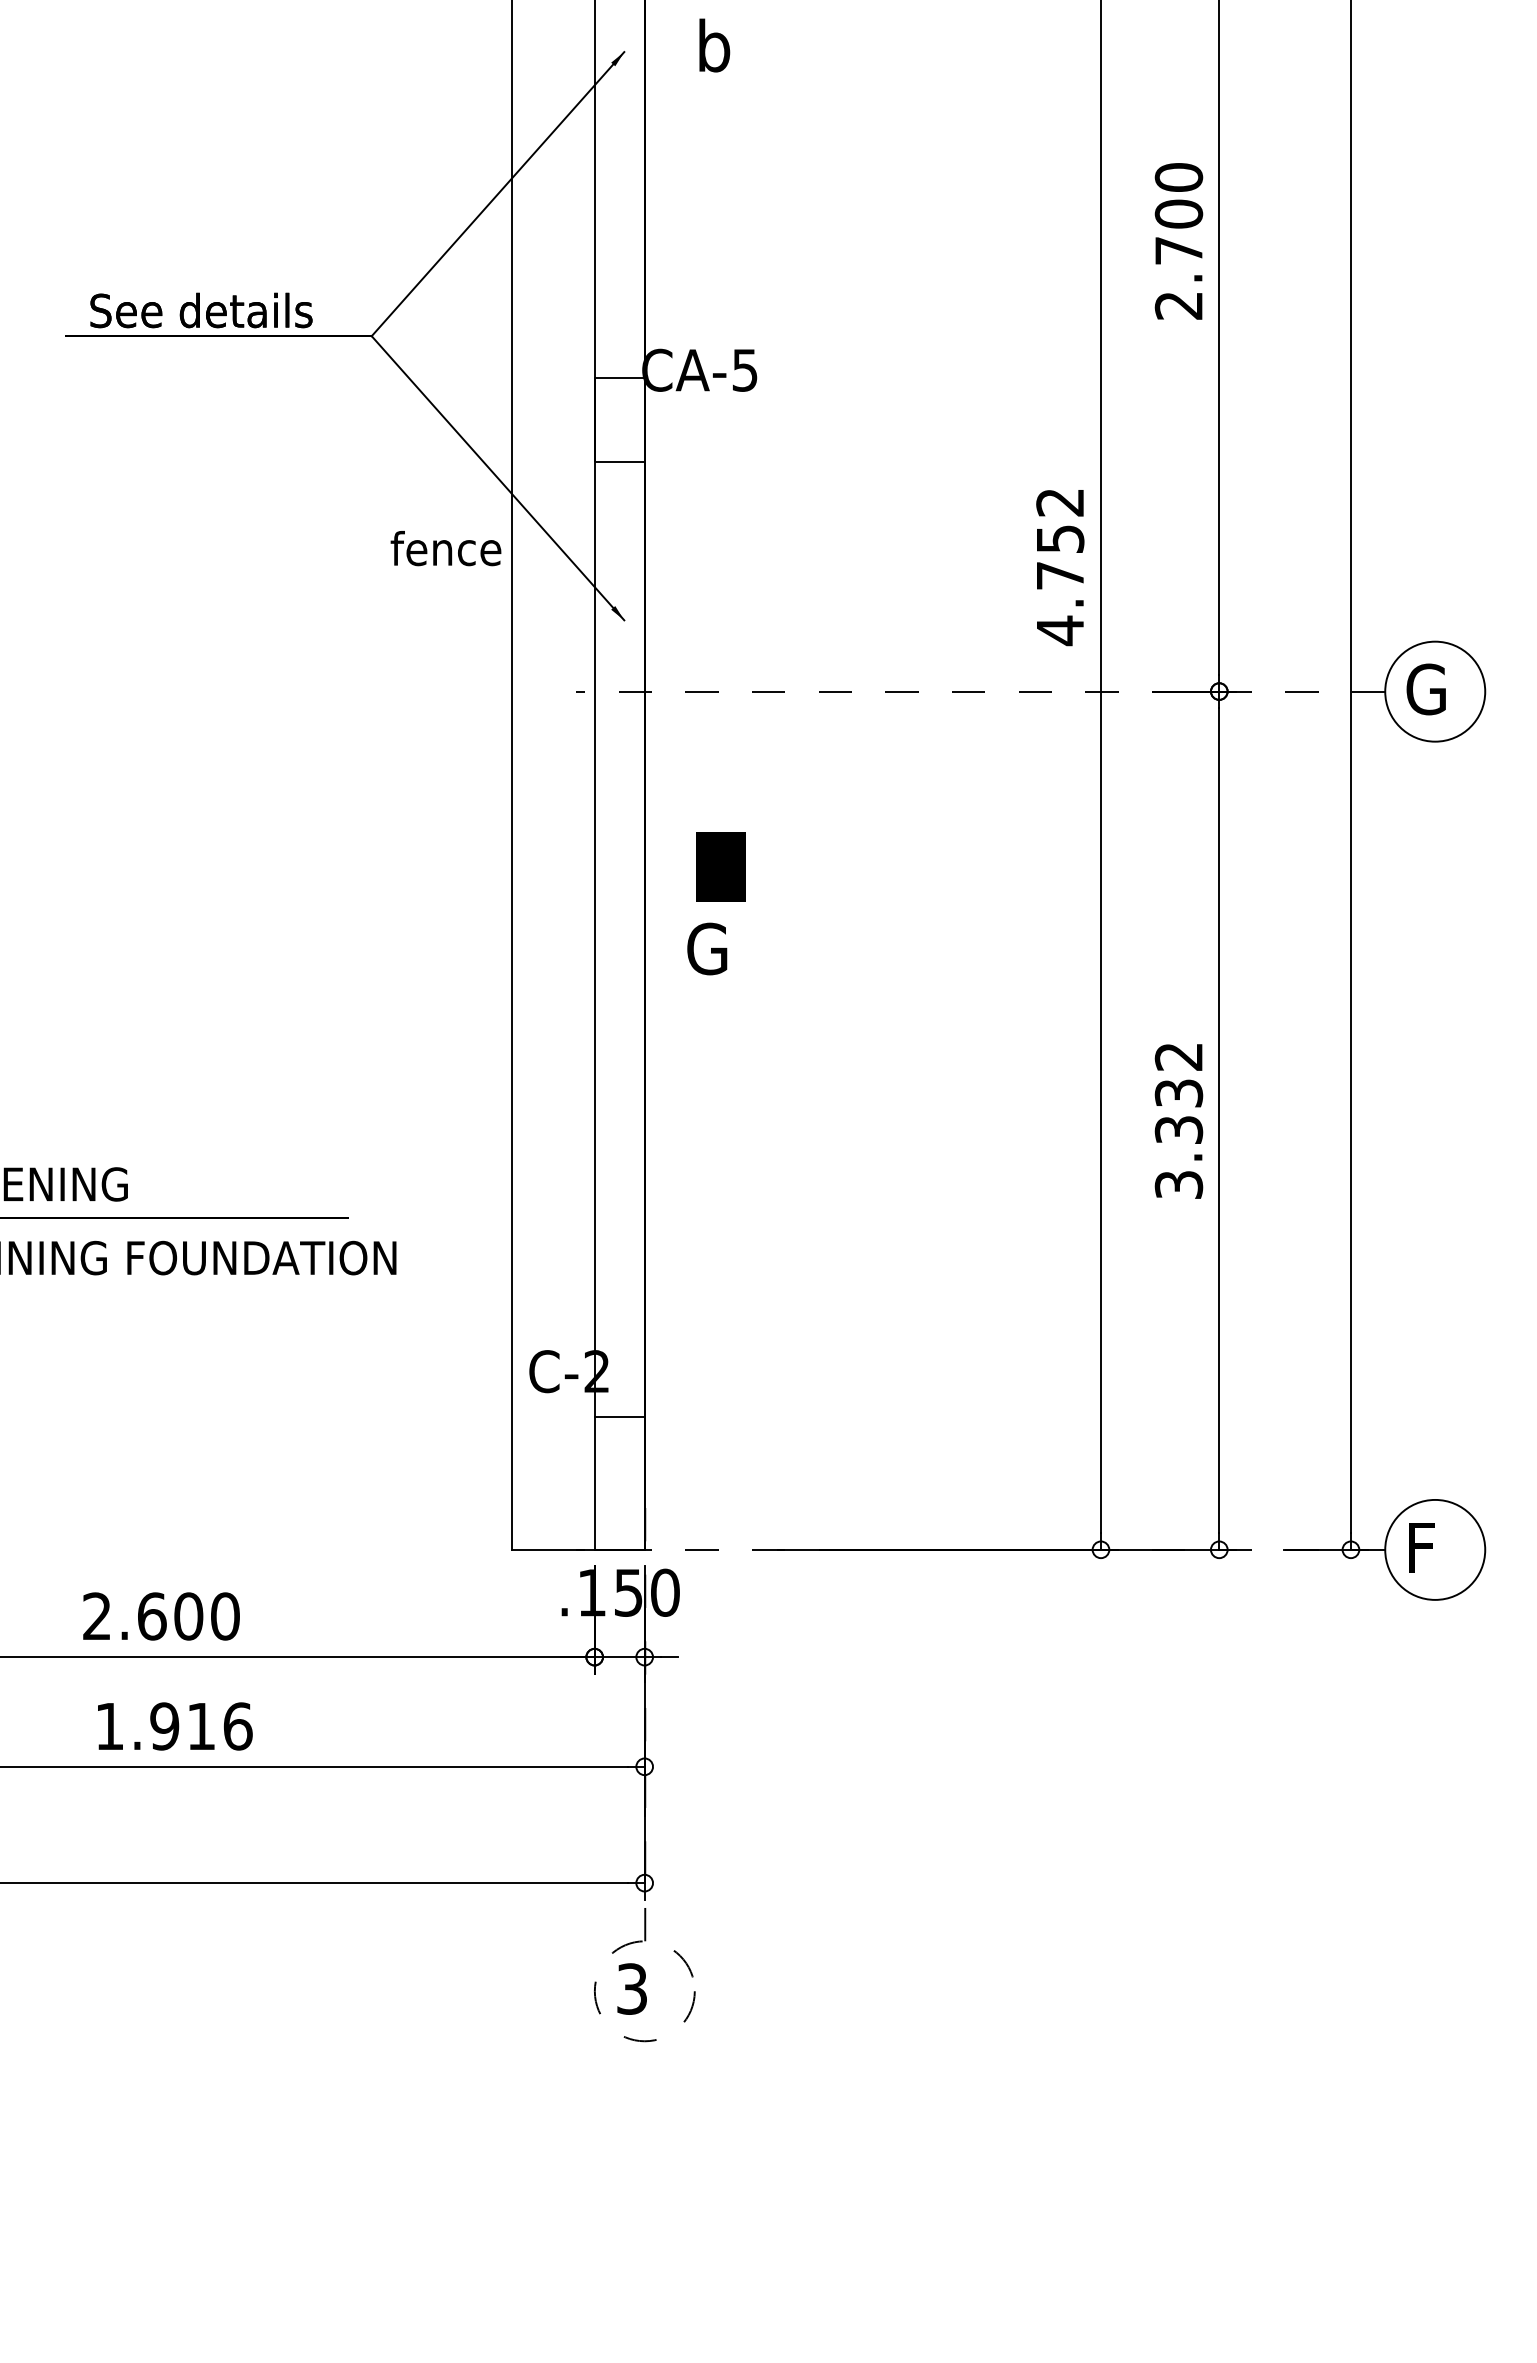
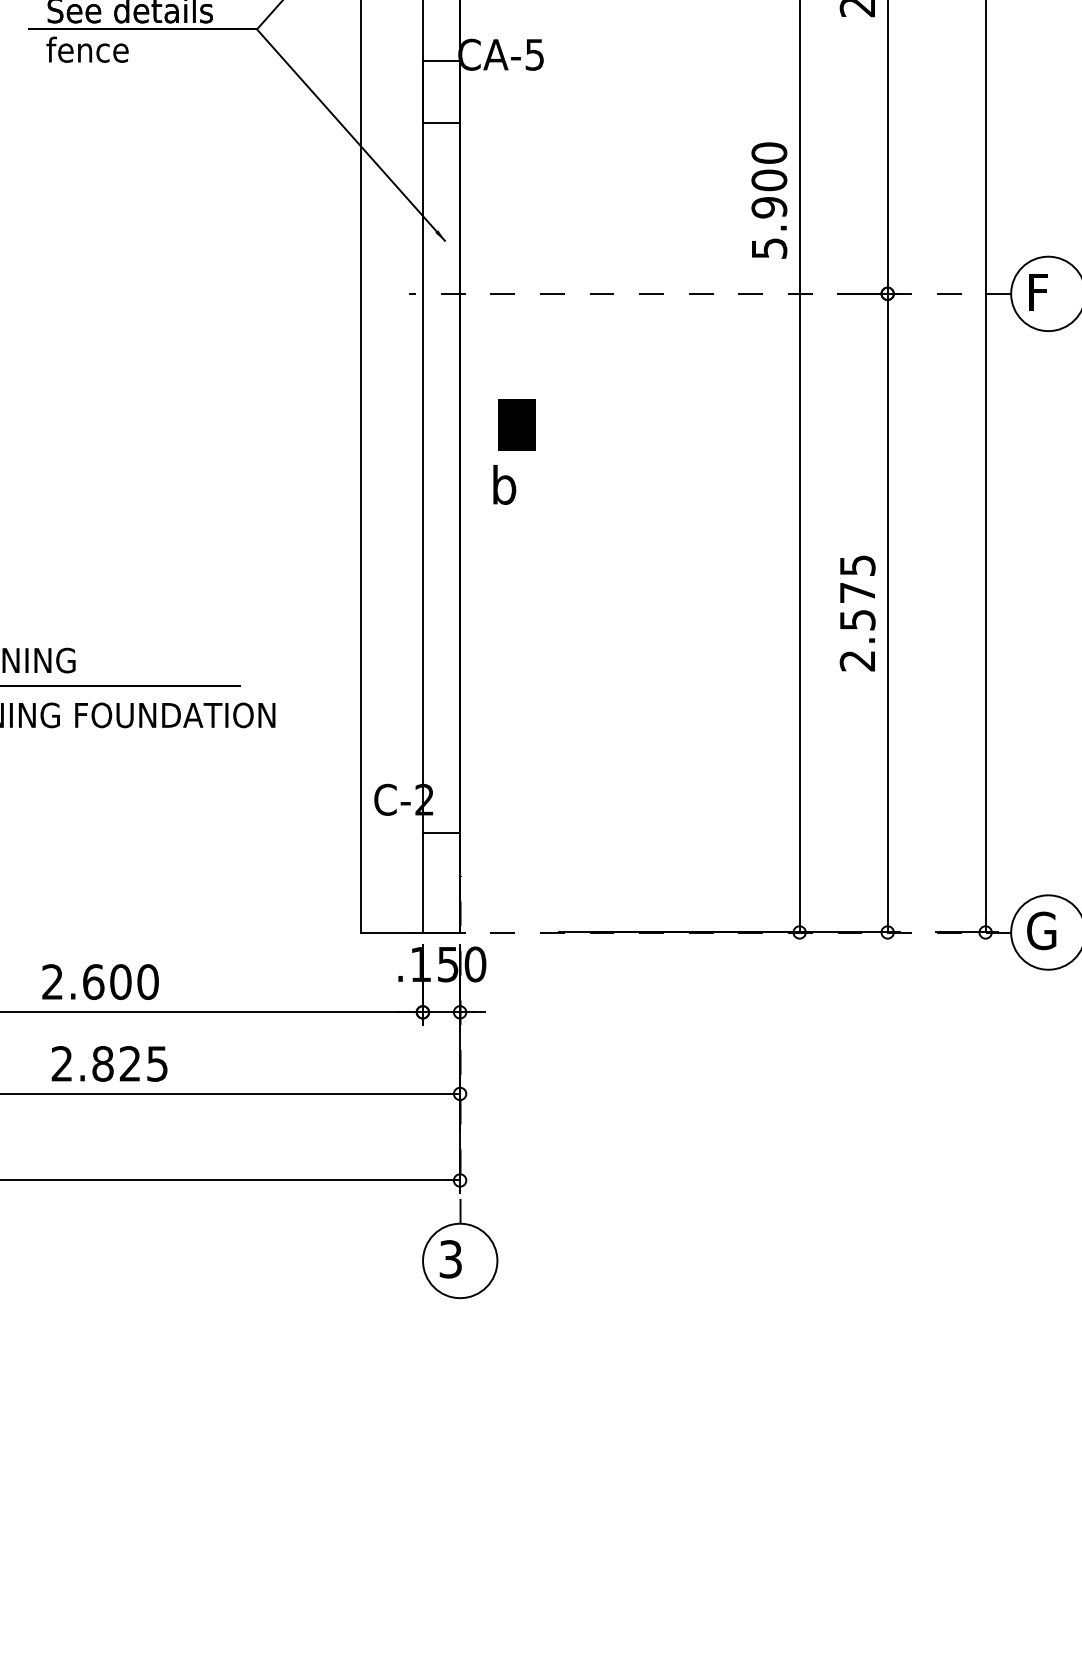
text: (445, 548) -> (87, 49), moved
text: (1060, 567) -> (769, 201), 4.752 -> 5.900
text: (1425, 689) -> (1041, 292), G -> F
text: (707, 948) -> (506, 485), G -> b
text: (1178, 1120) -> (857, 613), 3.332 -> 2.575
text: (1425, 1547) -> (1041, 930), F -> G
text: (173, 1726) -> (109, 1063), 1.916 -> 2.825
circle: (644, 1991) -> (459, 1261), dashed -> solid

